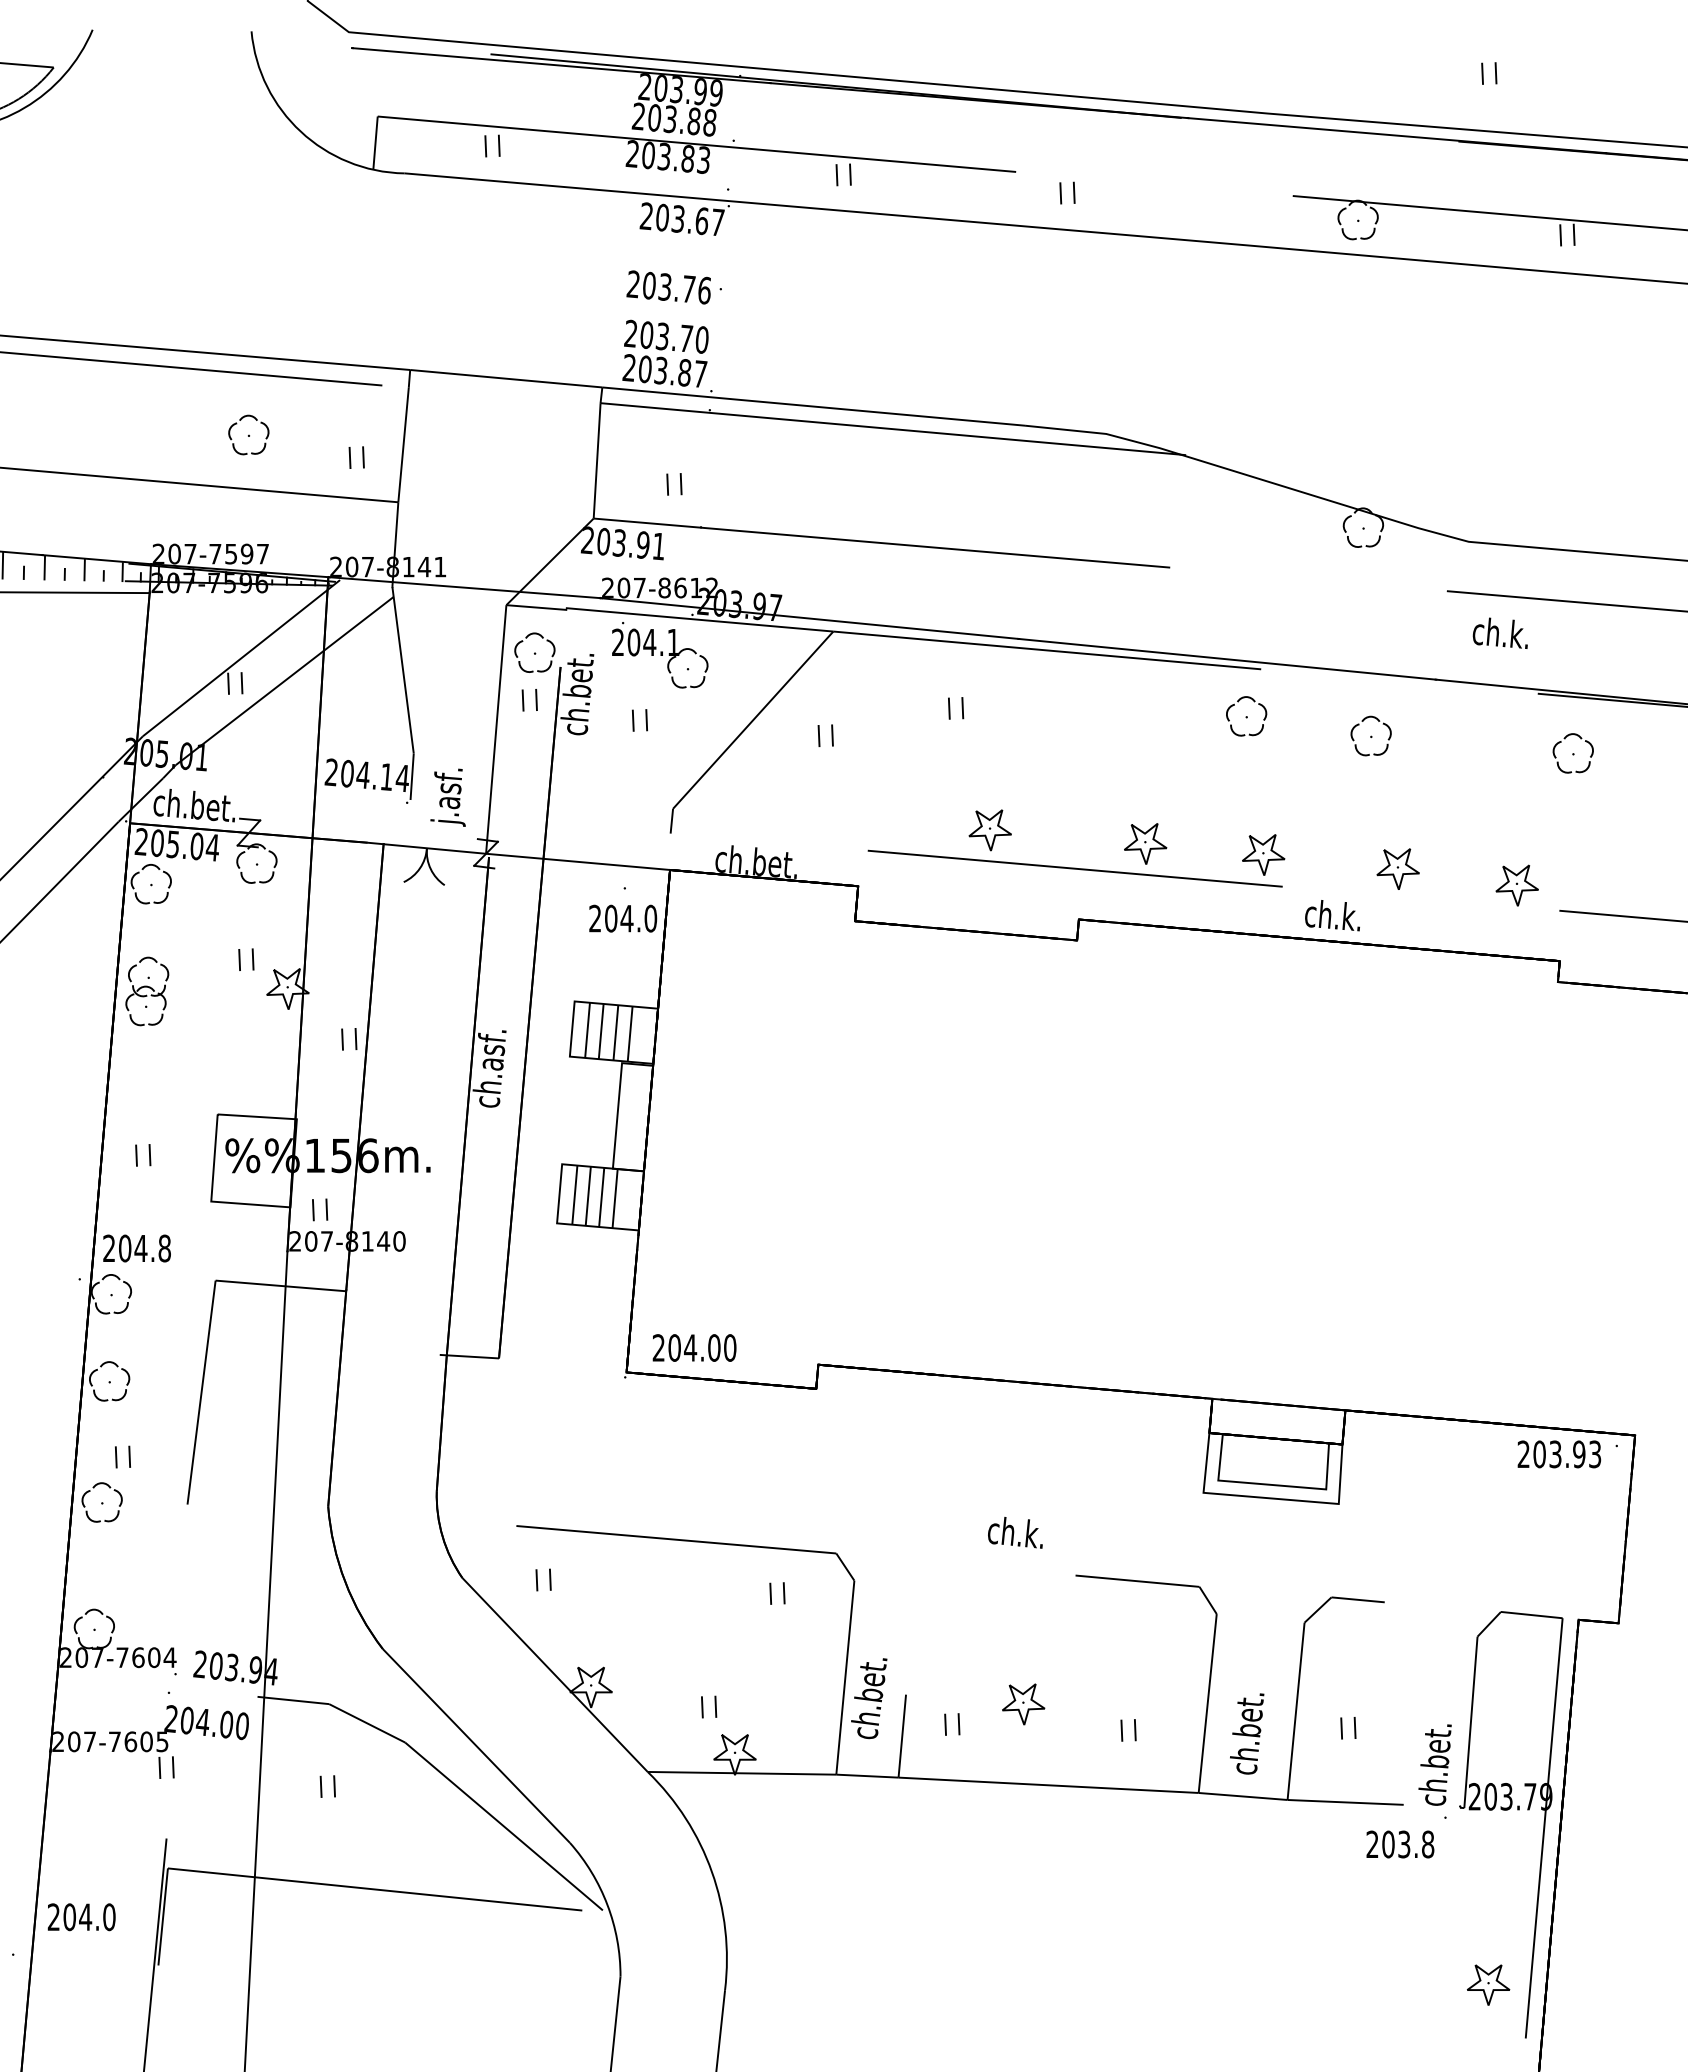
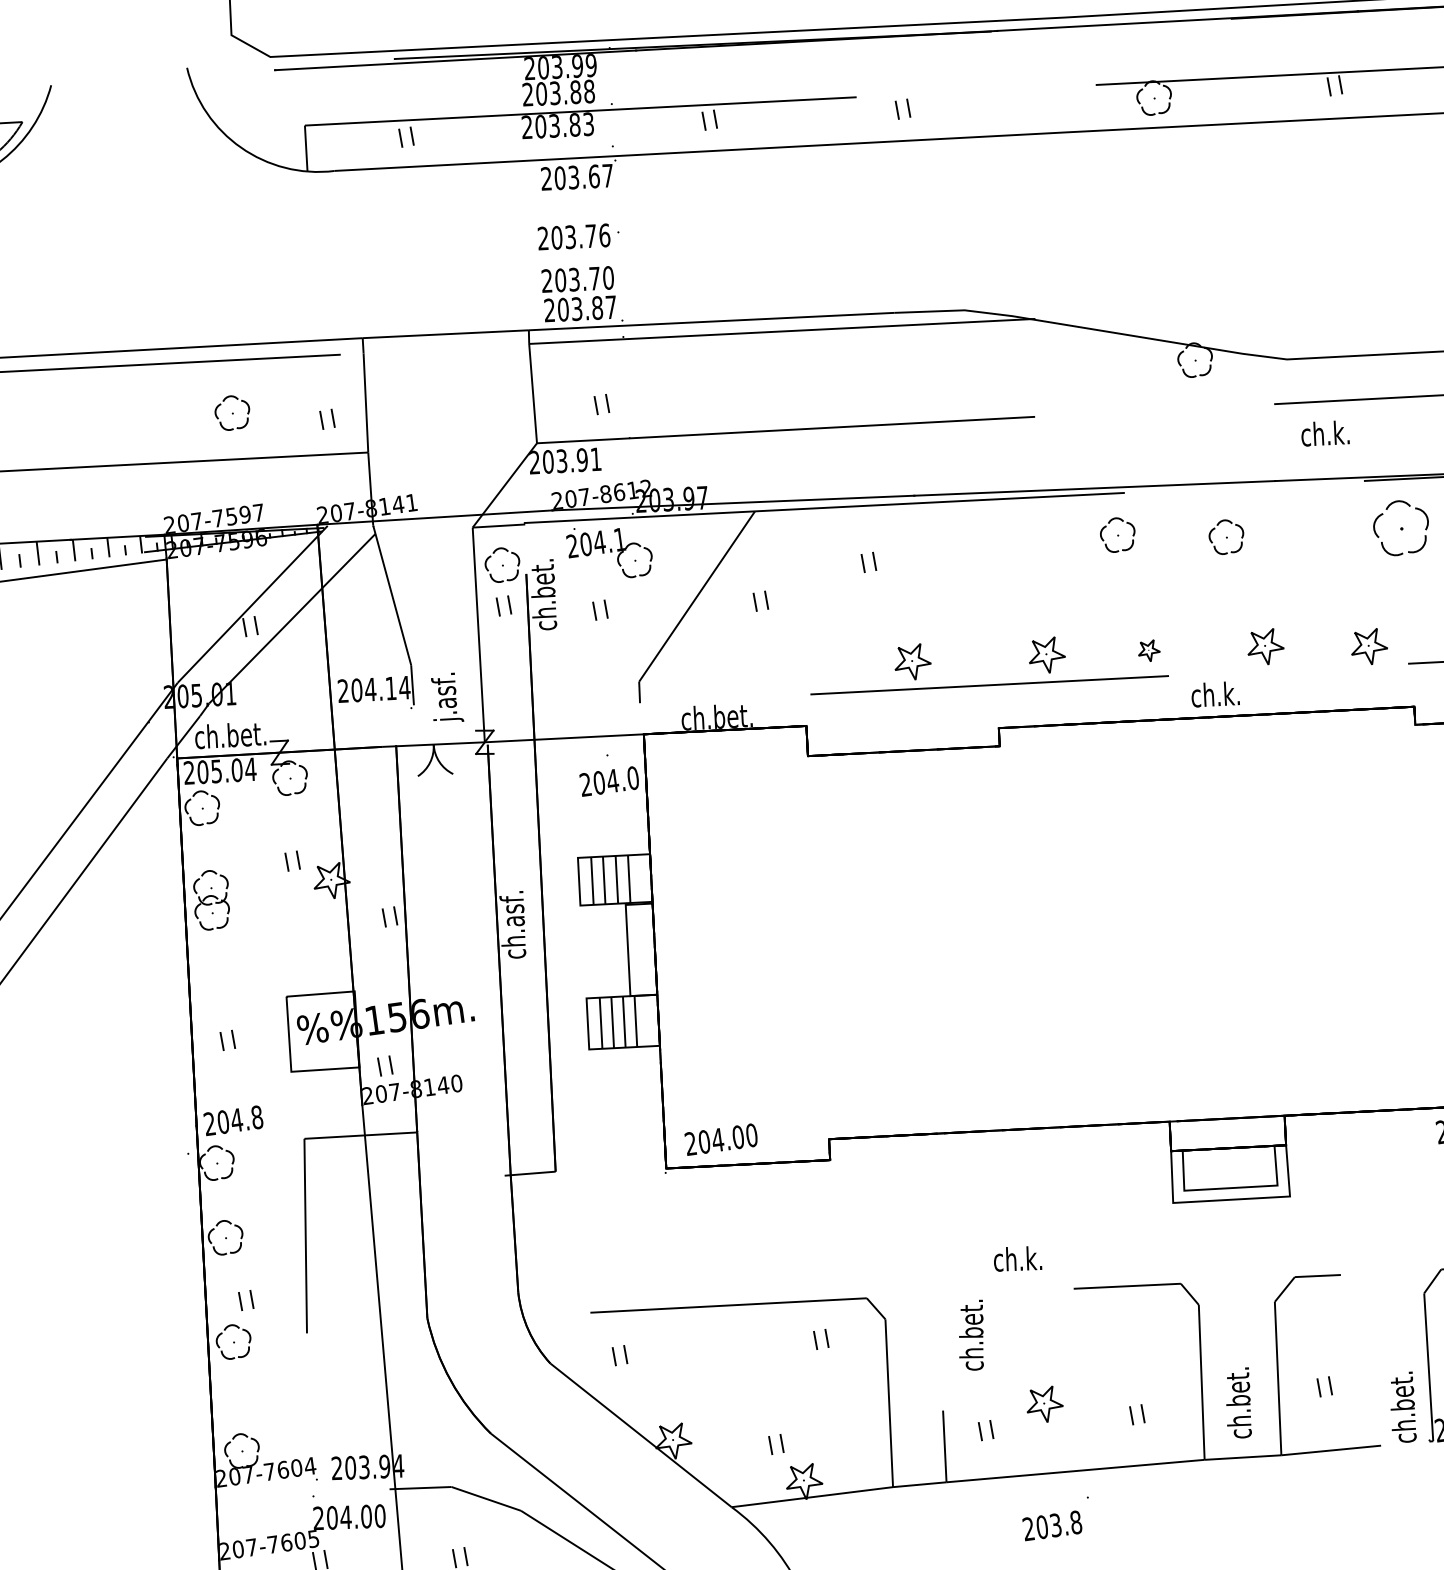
part: (1572, 753) -> (1400, 527), size x1.6
part: (1263, 854) -> (1148, 650), size x0.6
text: (869, 1698) -> (972, 1335), moved
text: (1406, 1837) -> (1056, 1519), moved

